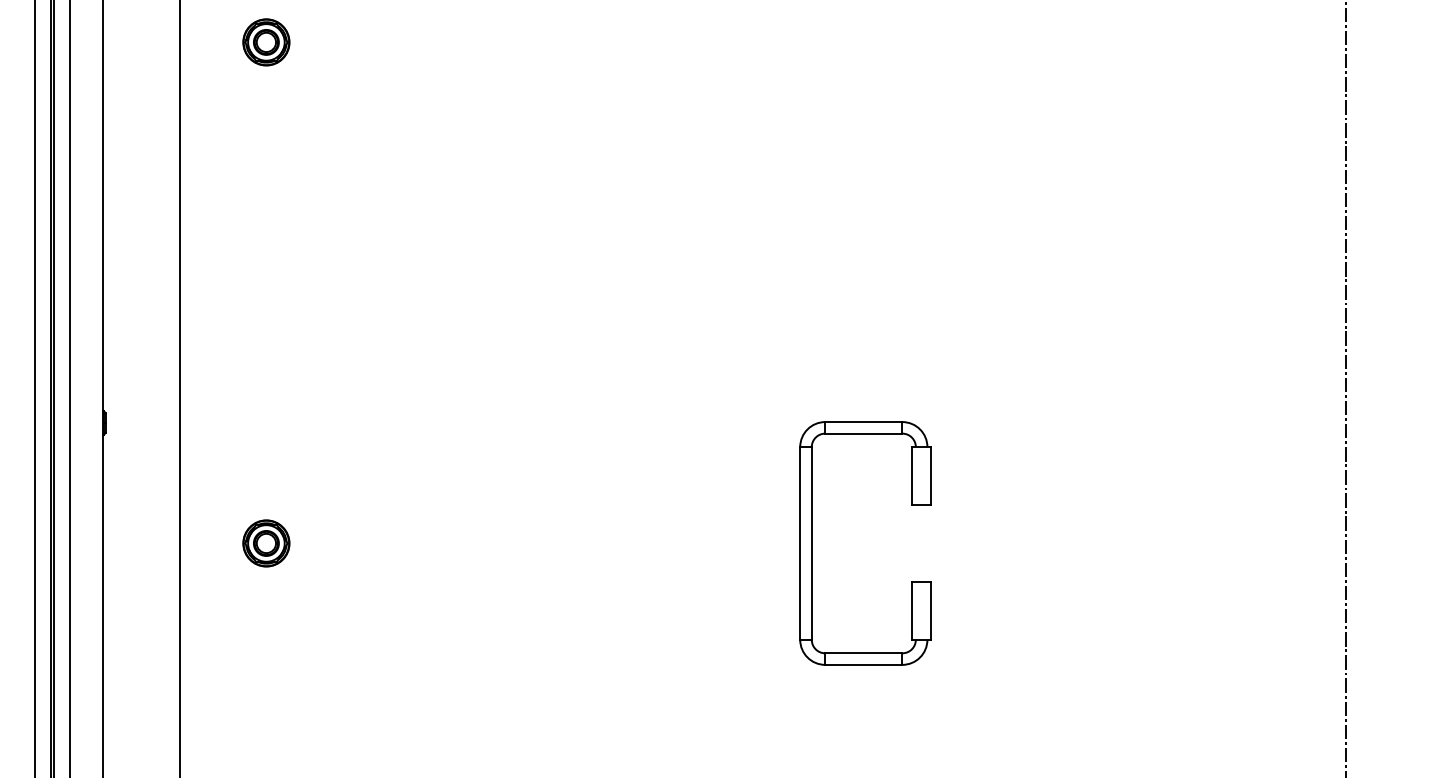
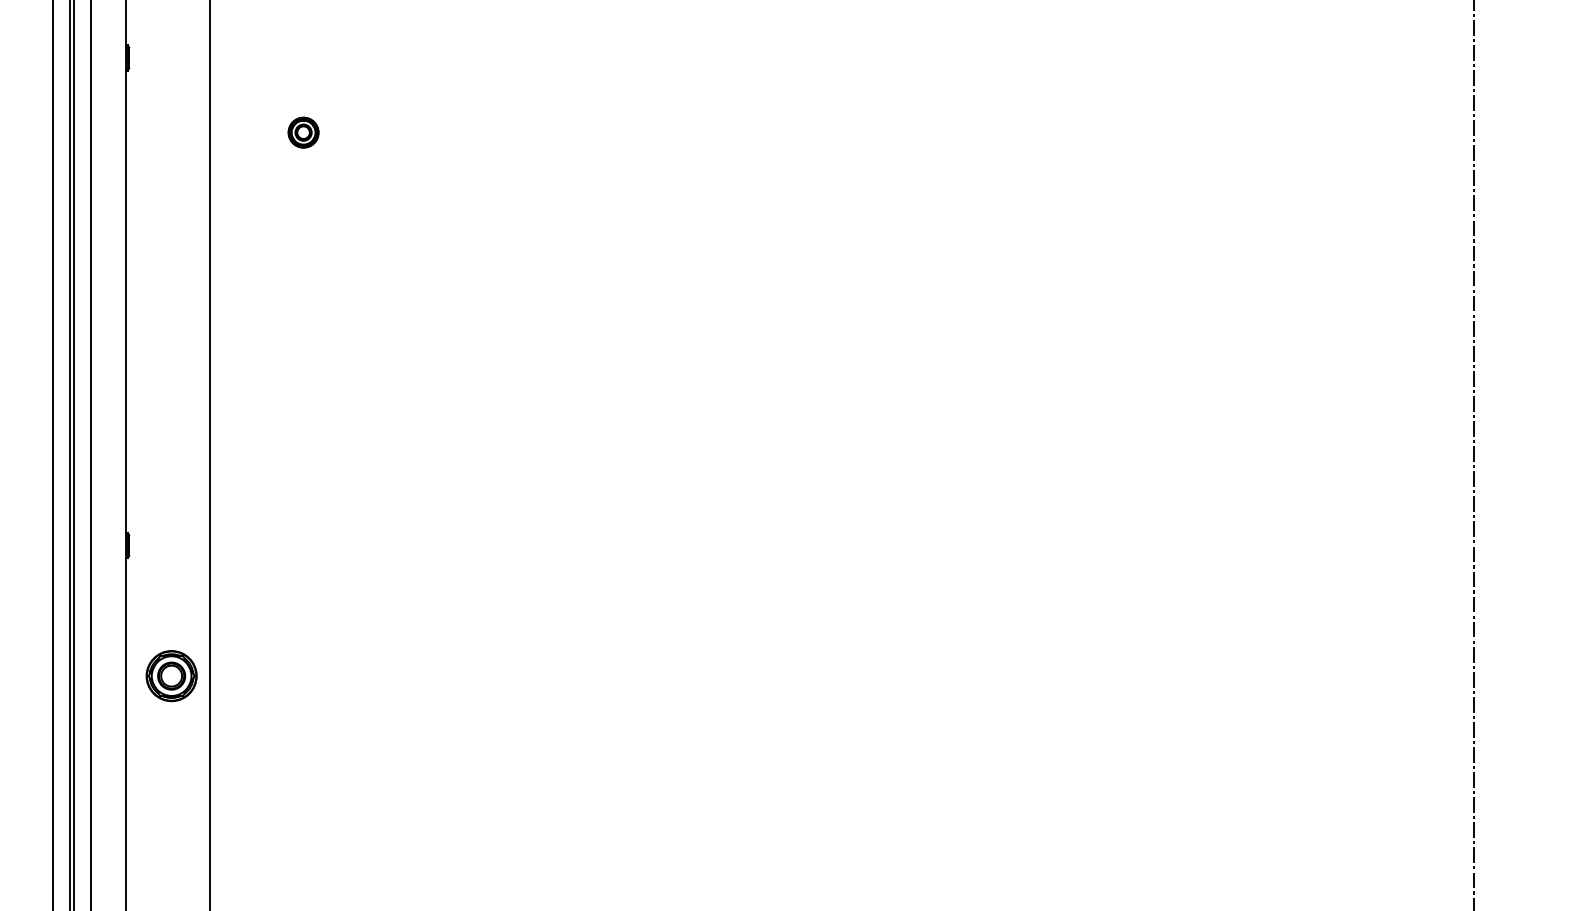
part: (266, 42) -> (303, 132), size x0.6
part: (812, 542) -> (895, 675), removed
part: (266, 543) -> (171, 676), moved

